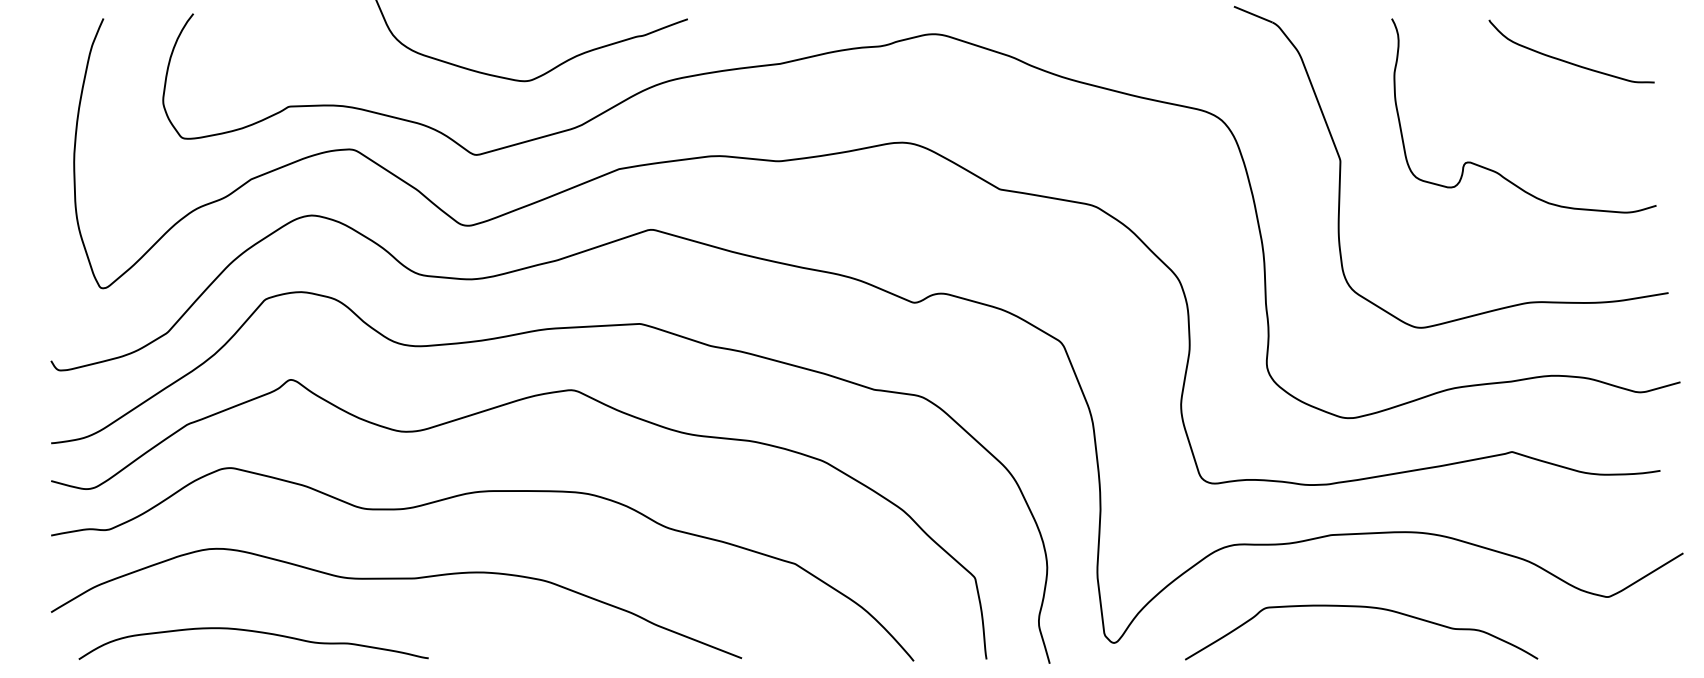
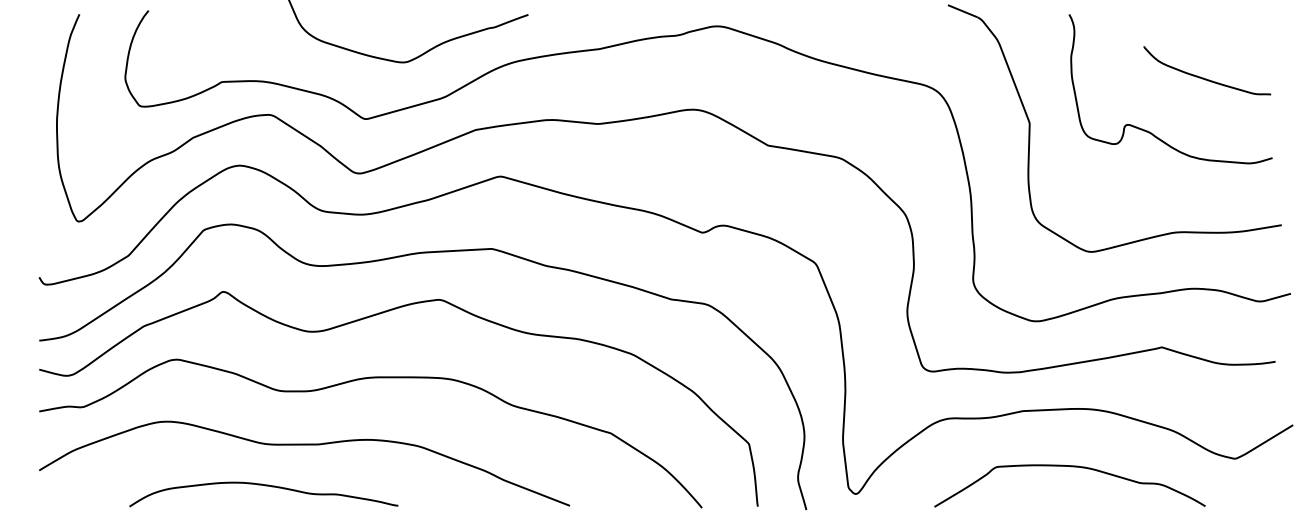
curve: (1566, 60) -> (1203, 77), moved
curve: (1363, 608) -> (1071, 467), moved
curve: (255, 633) -> (265, 486), moved

